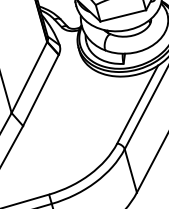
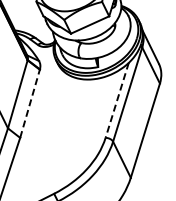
line: (41, 90) -> (30, 103), solid -> dashed
line: (138, 104) -> (117, 100), solid -> dashed

